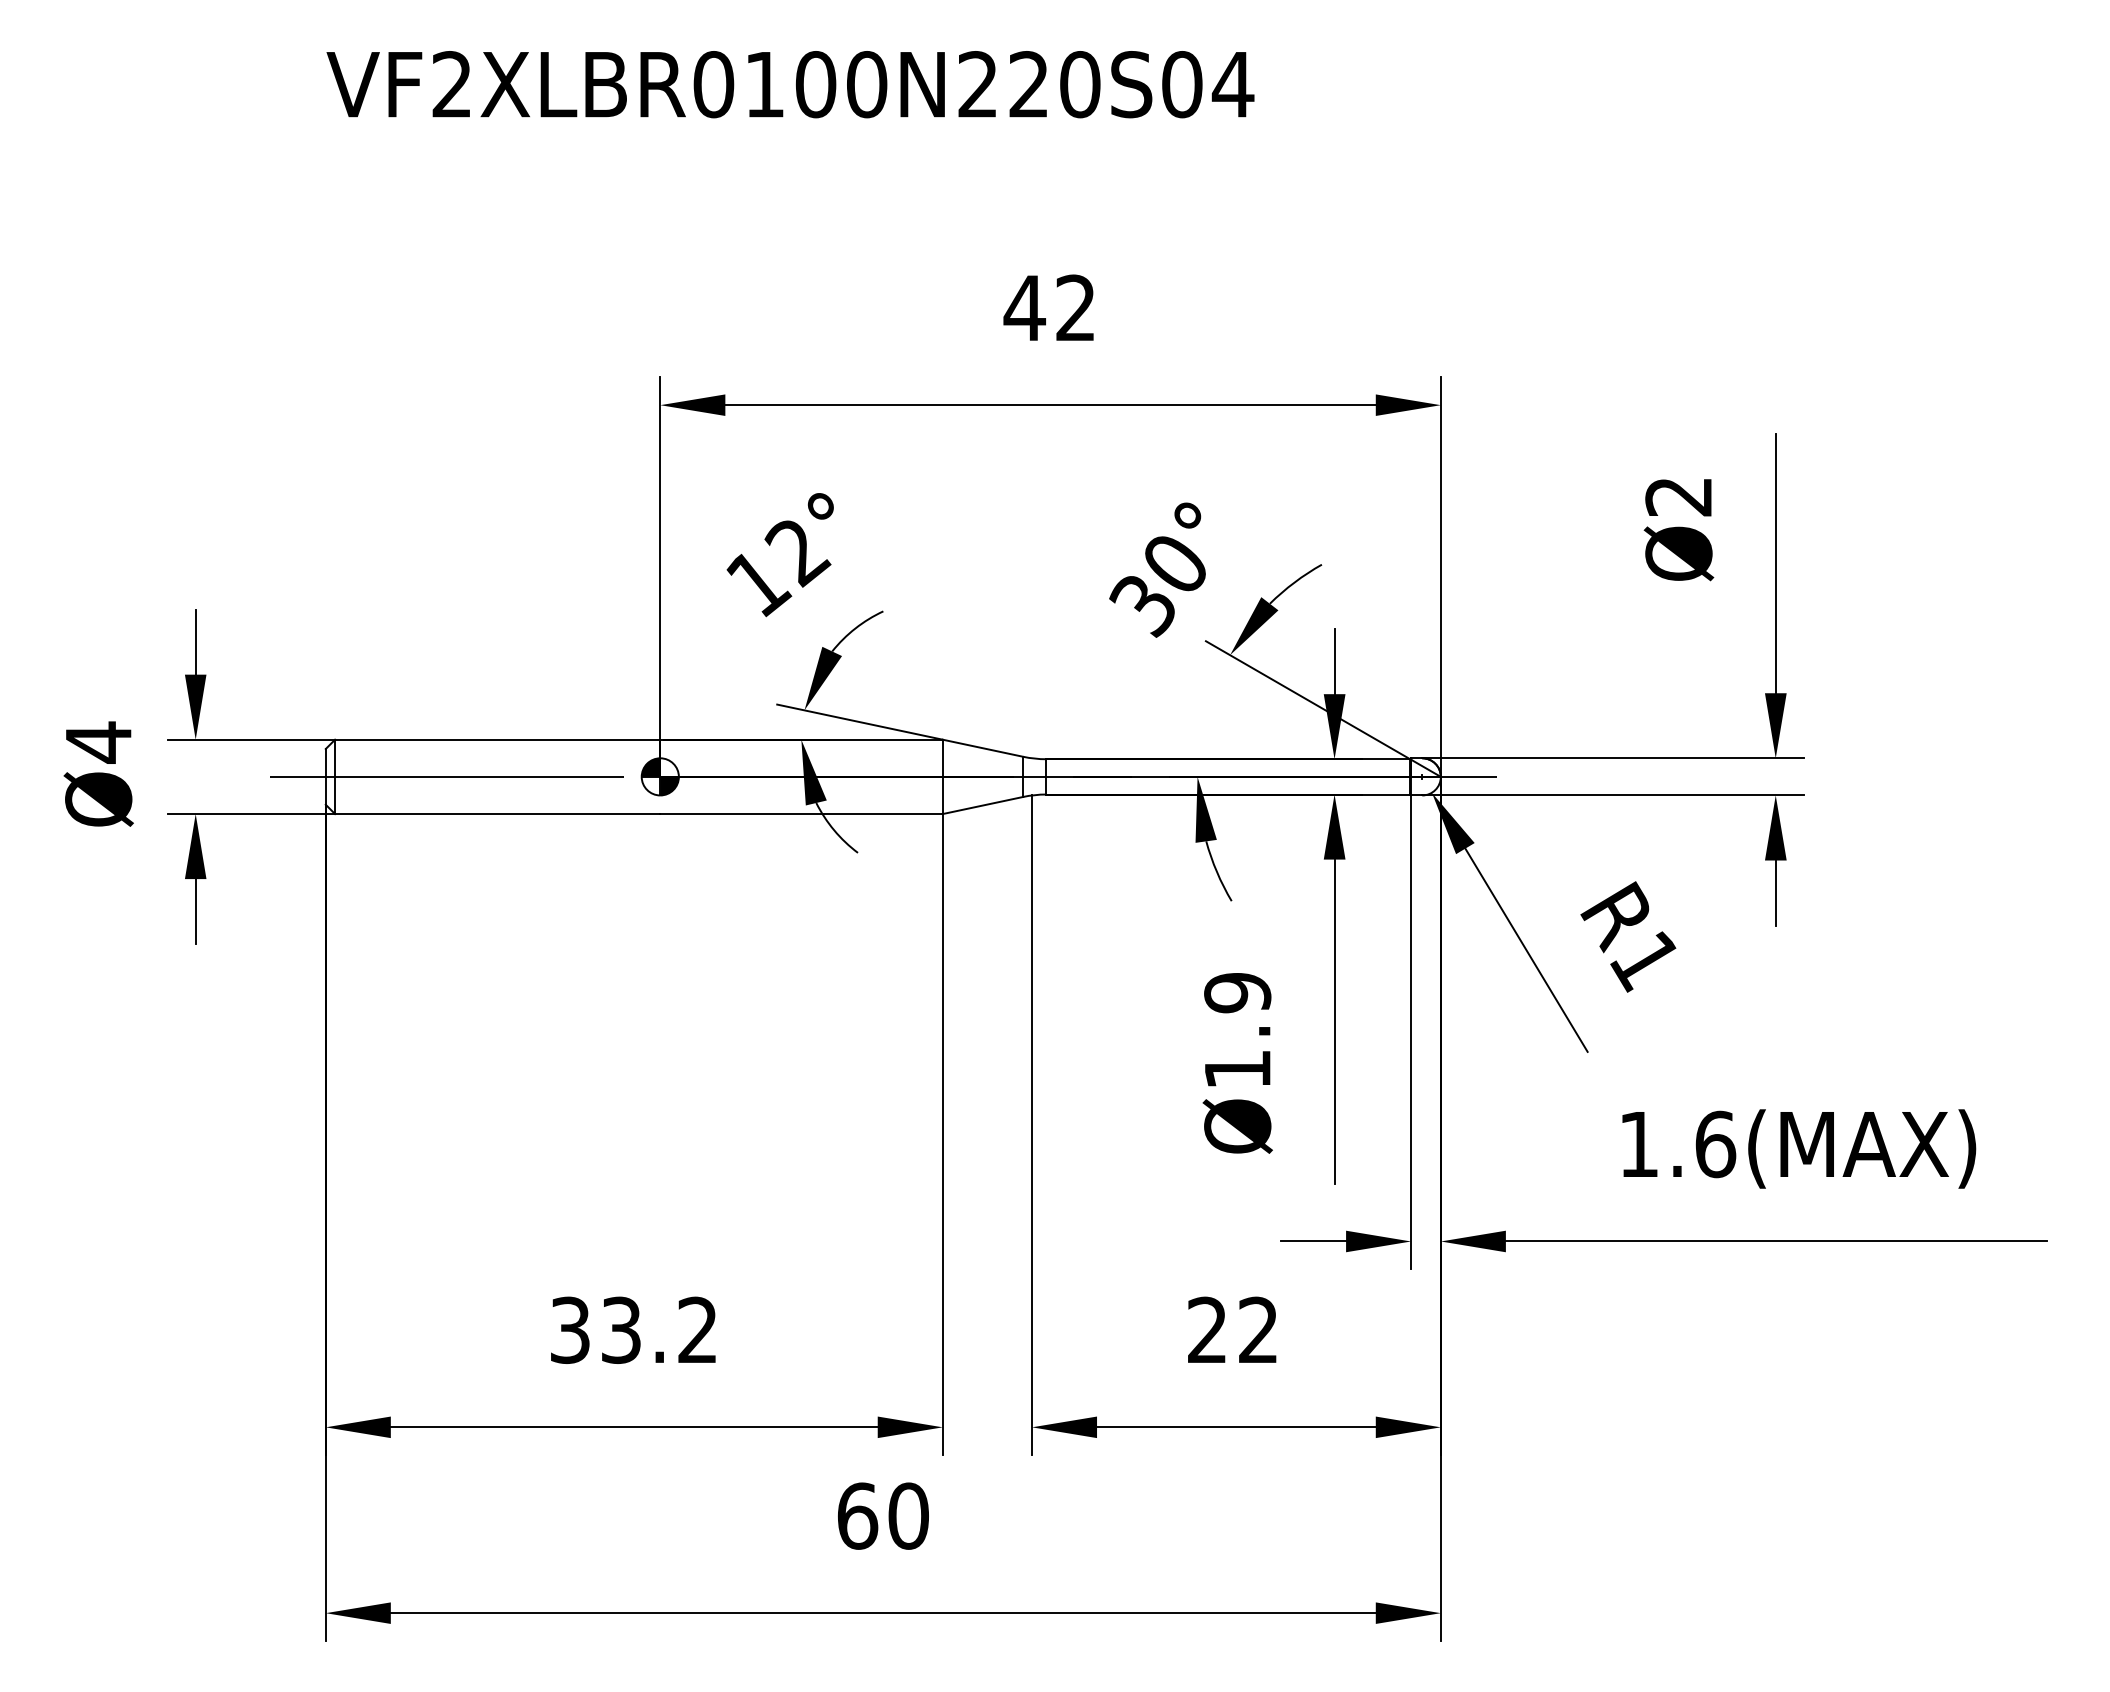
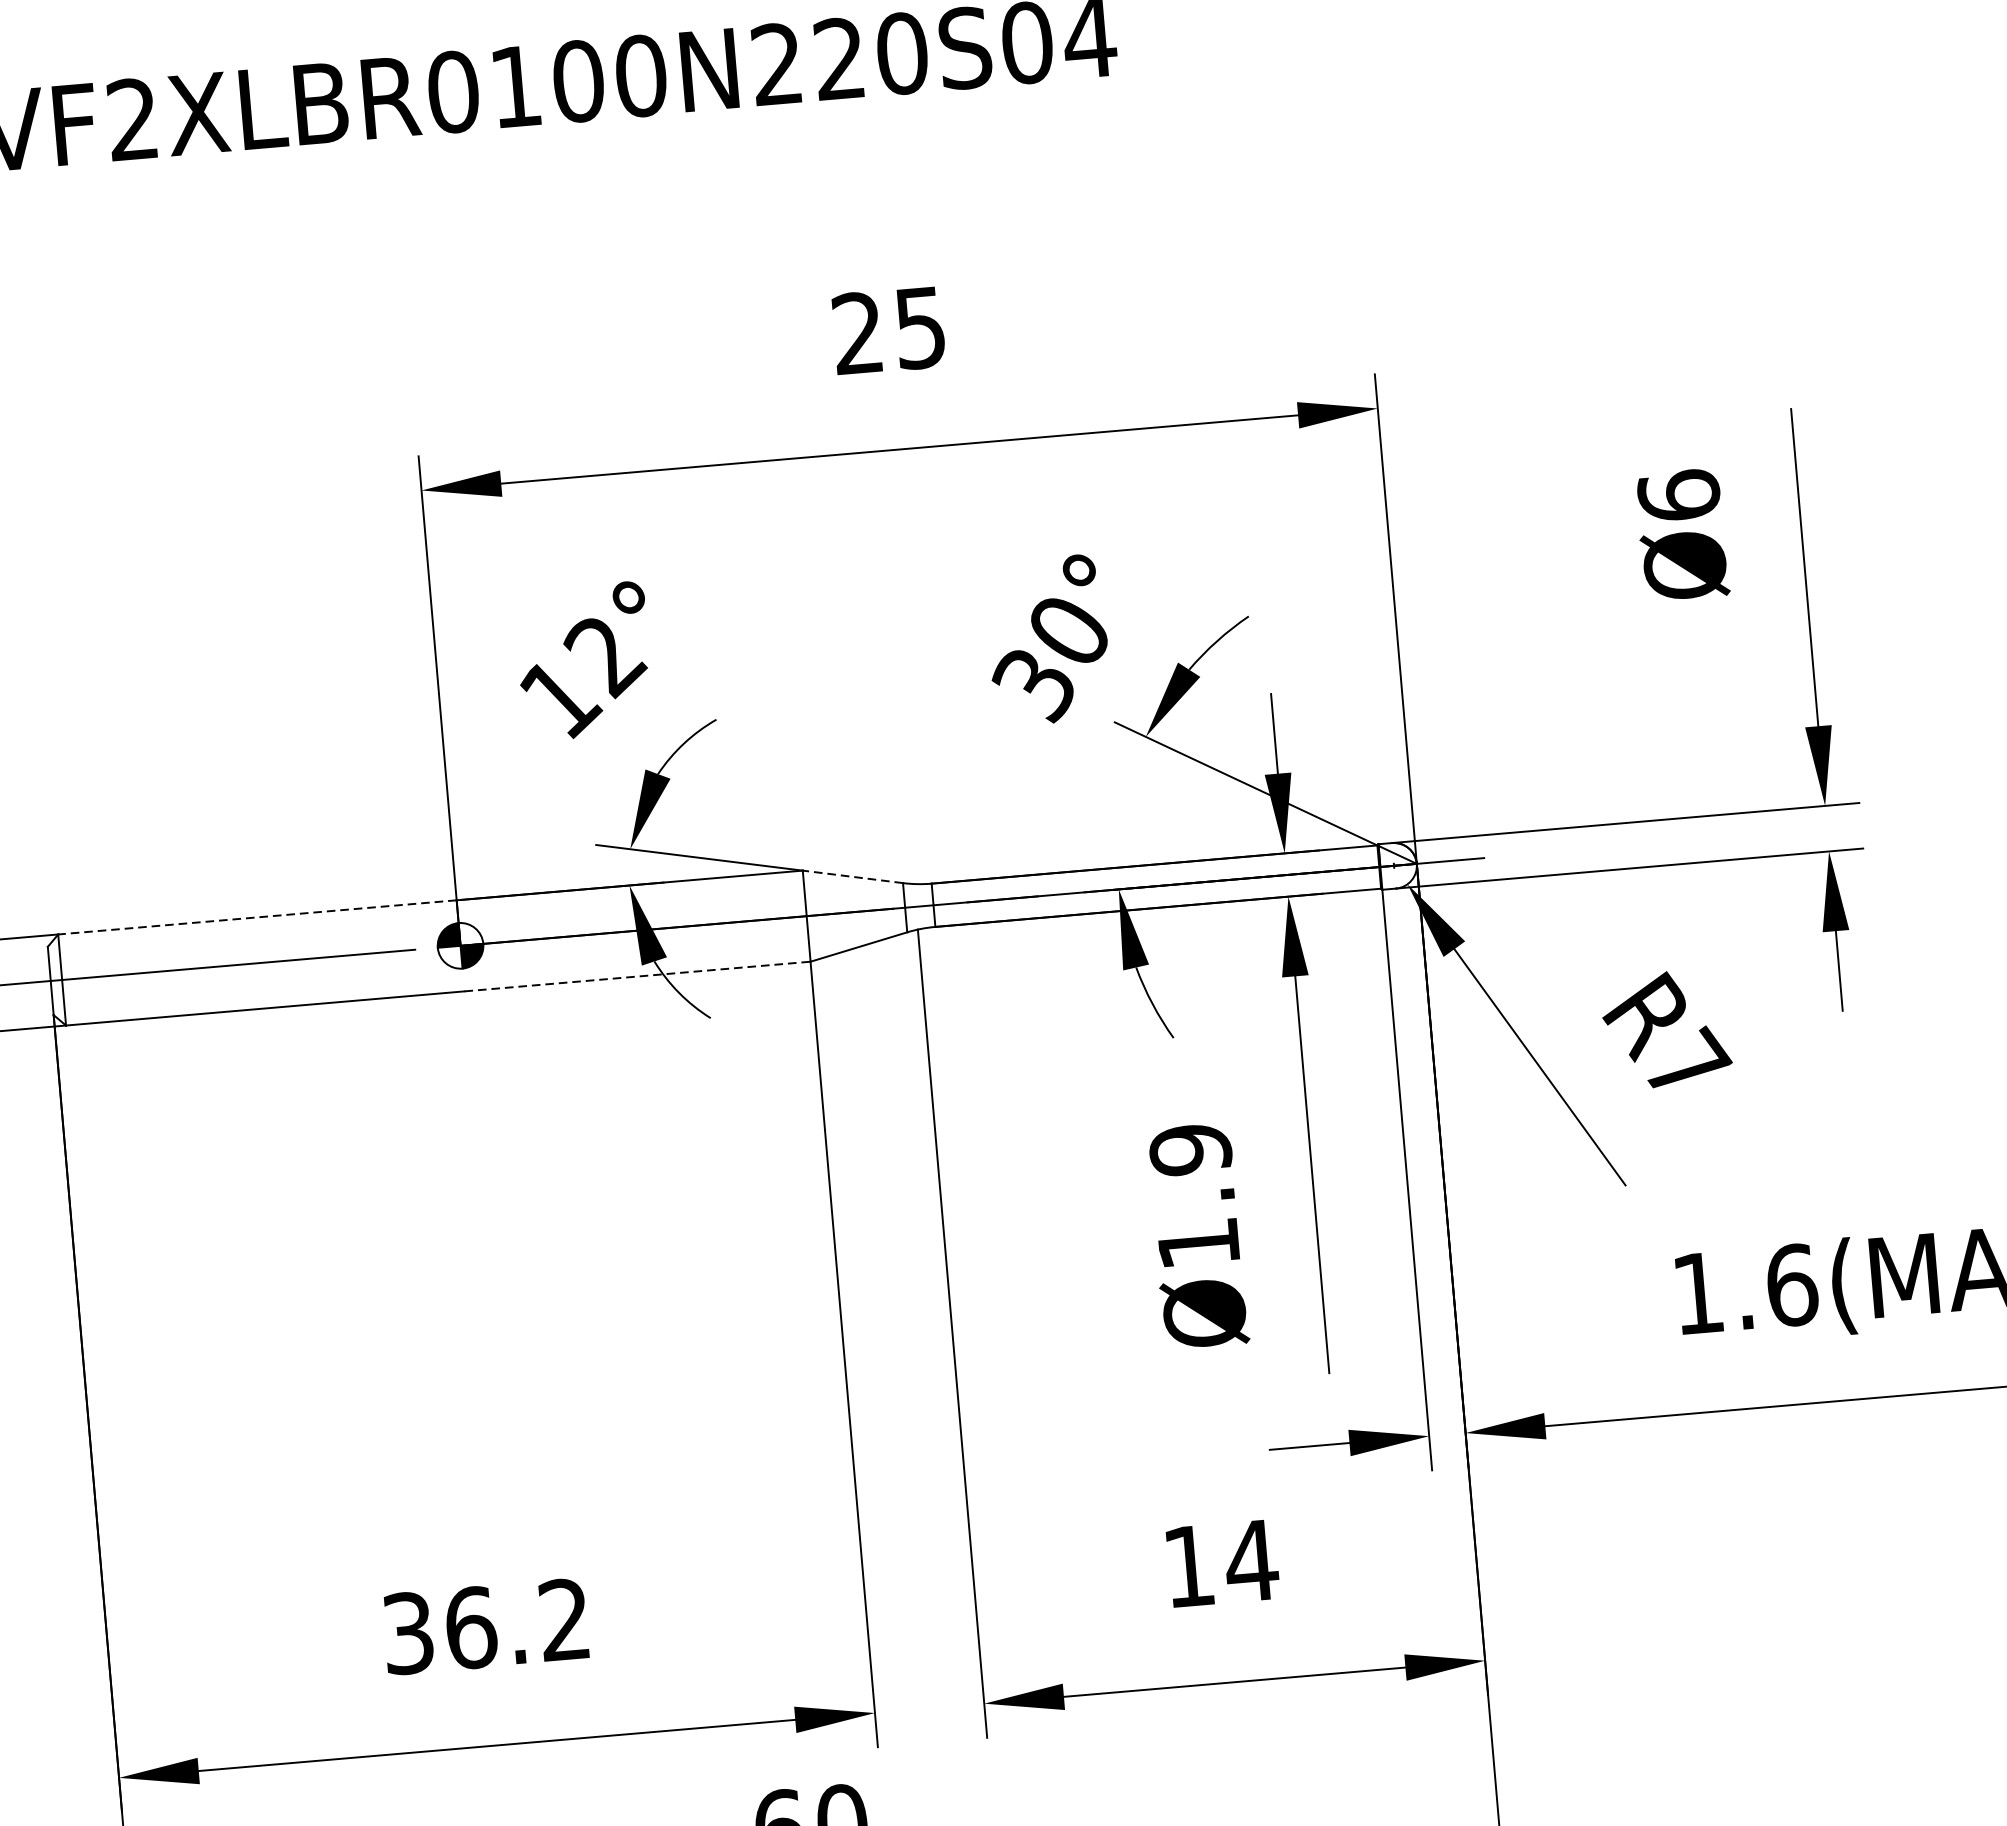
text: (1048, 307) -> (886, 330), 42 -> 25
text: (1678, 496) -> (1678, 495), Ø2 -> Ø6
line: (497, 739) -> (257, 917), solid -> dashed
line: (982, 748) -> (852, 877), solid -> dashed
line: (802, 814) -> (638, 977), solid -> dashed
text: (1646, 960) -> (1688, 1067), R1 -> R7
text: (621, 1329) -> (471, 1626), 33.2 -> 36.2
text: (1233, 1329) -> (1220, 1562), 22 -> 14

